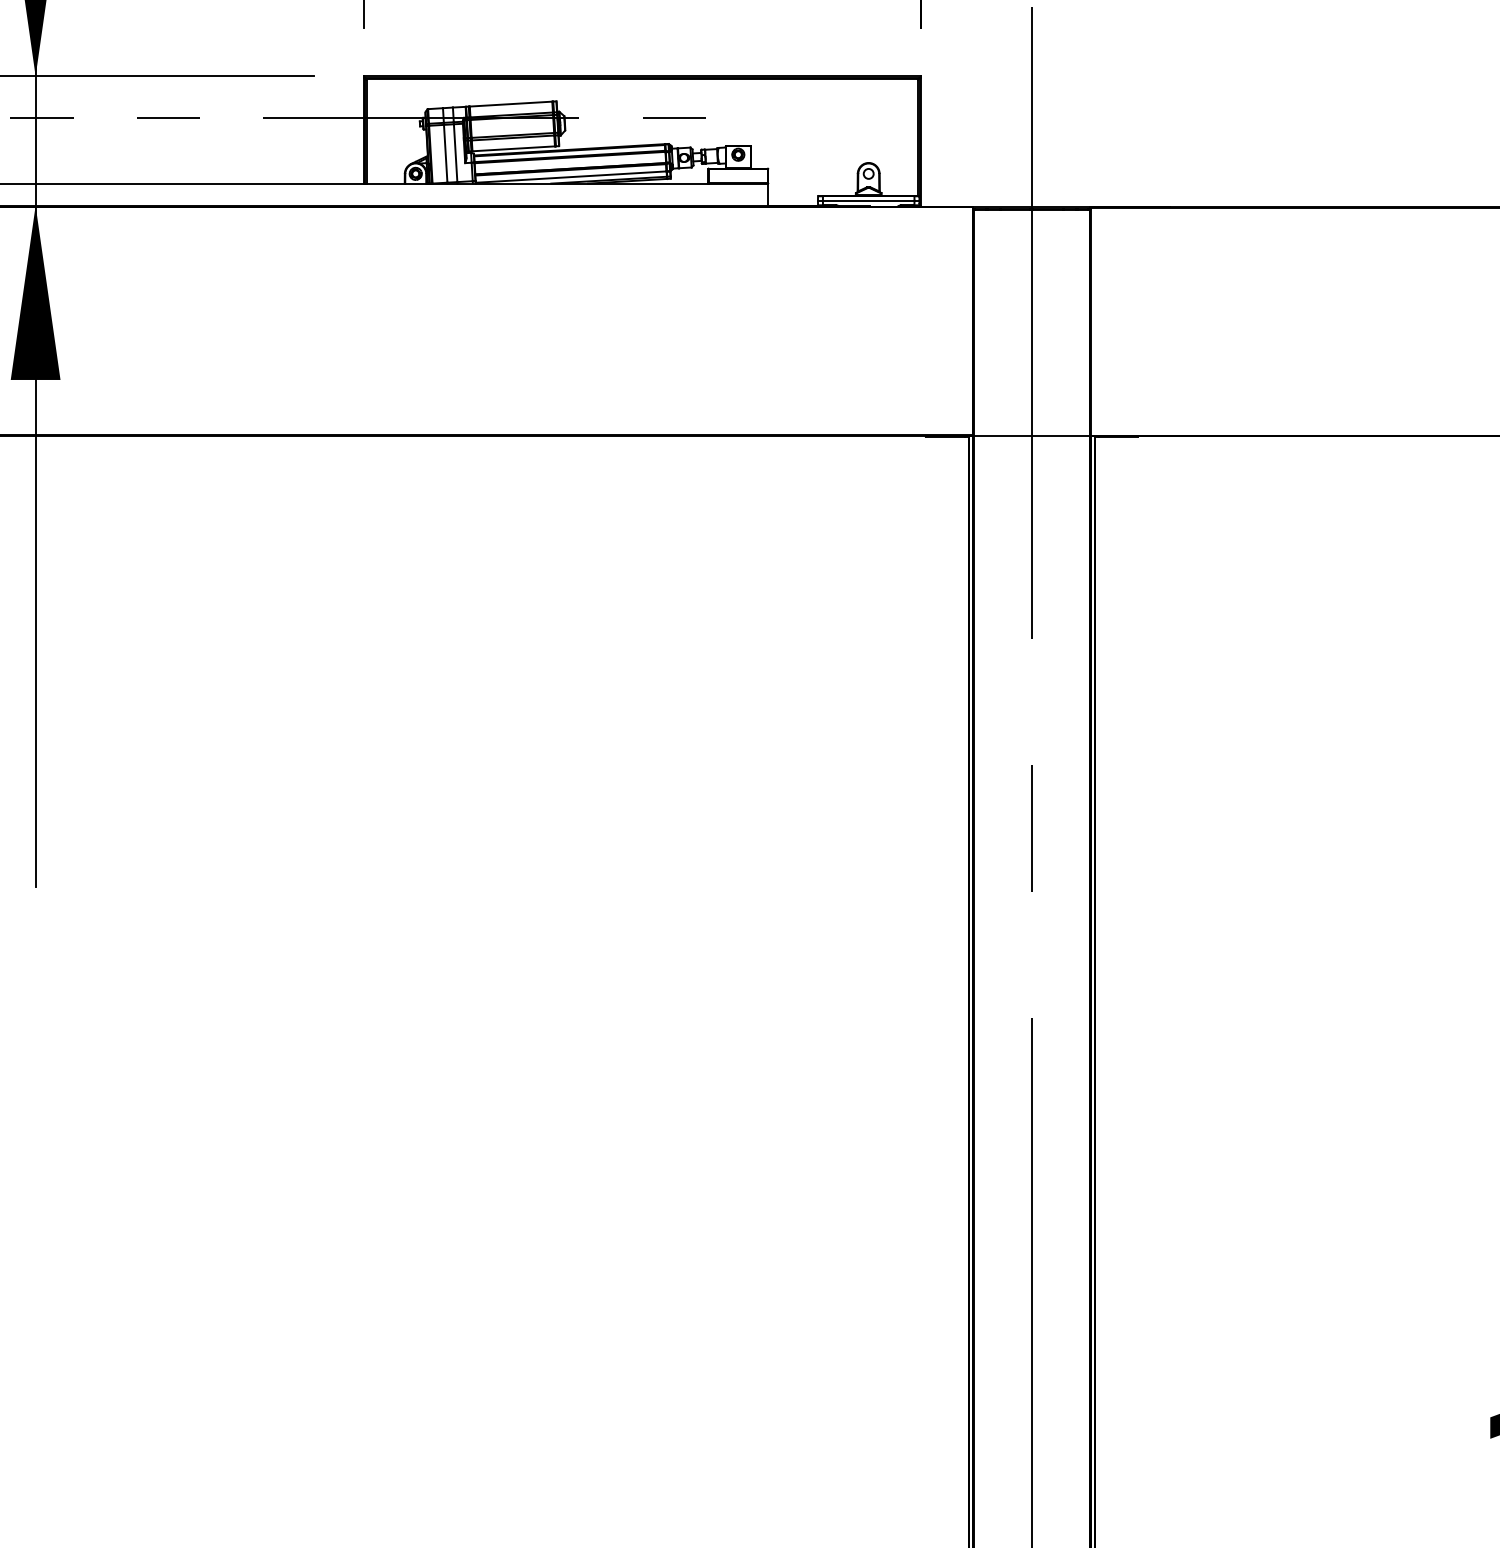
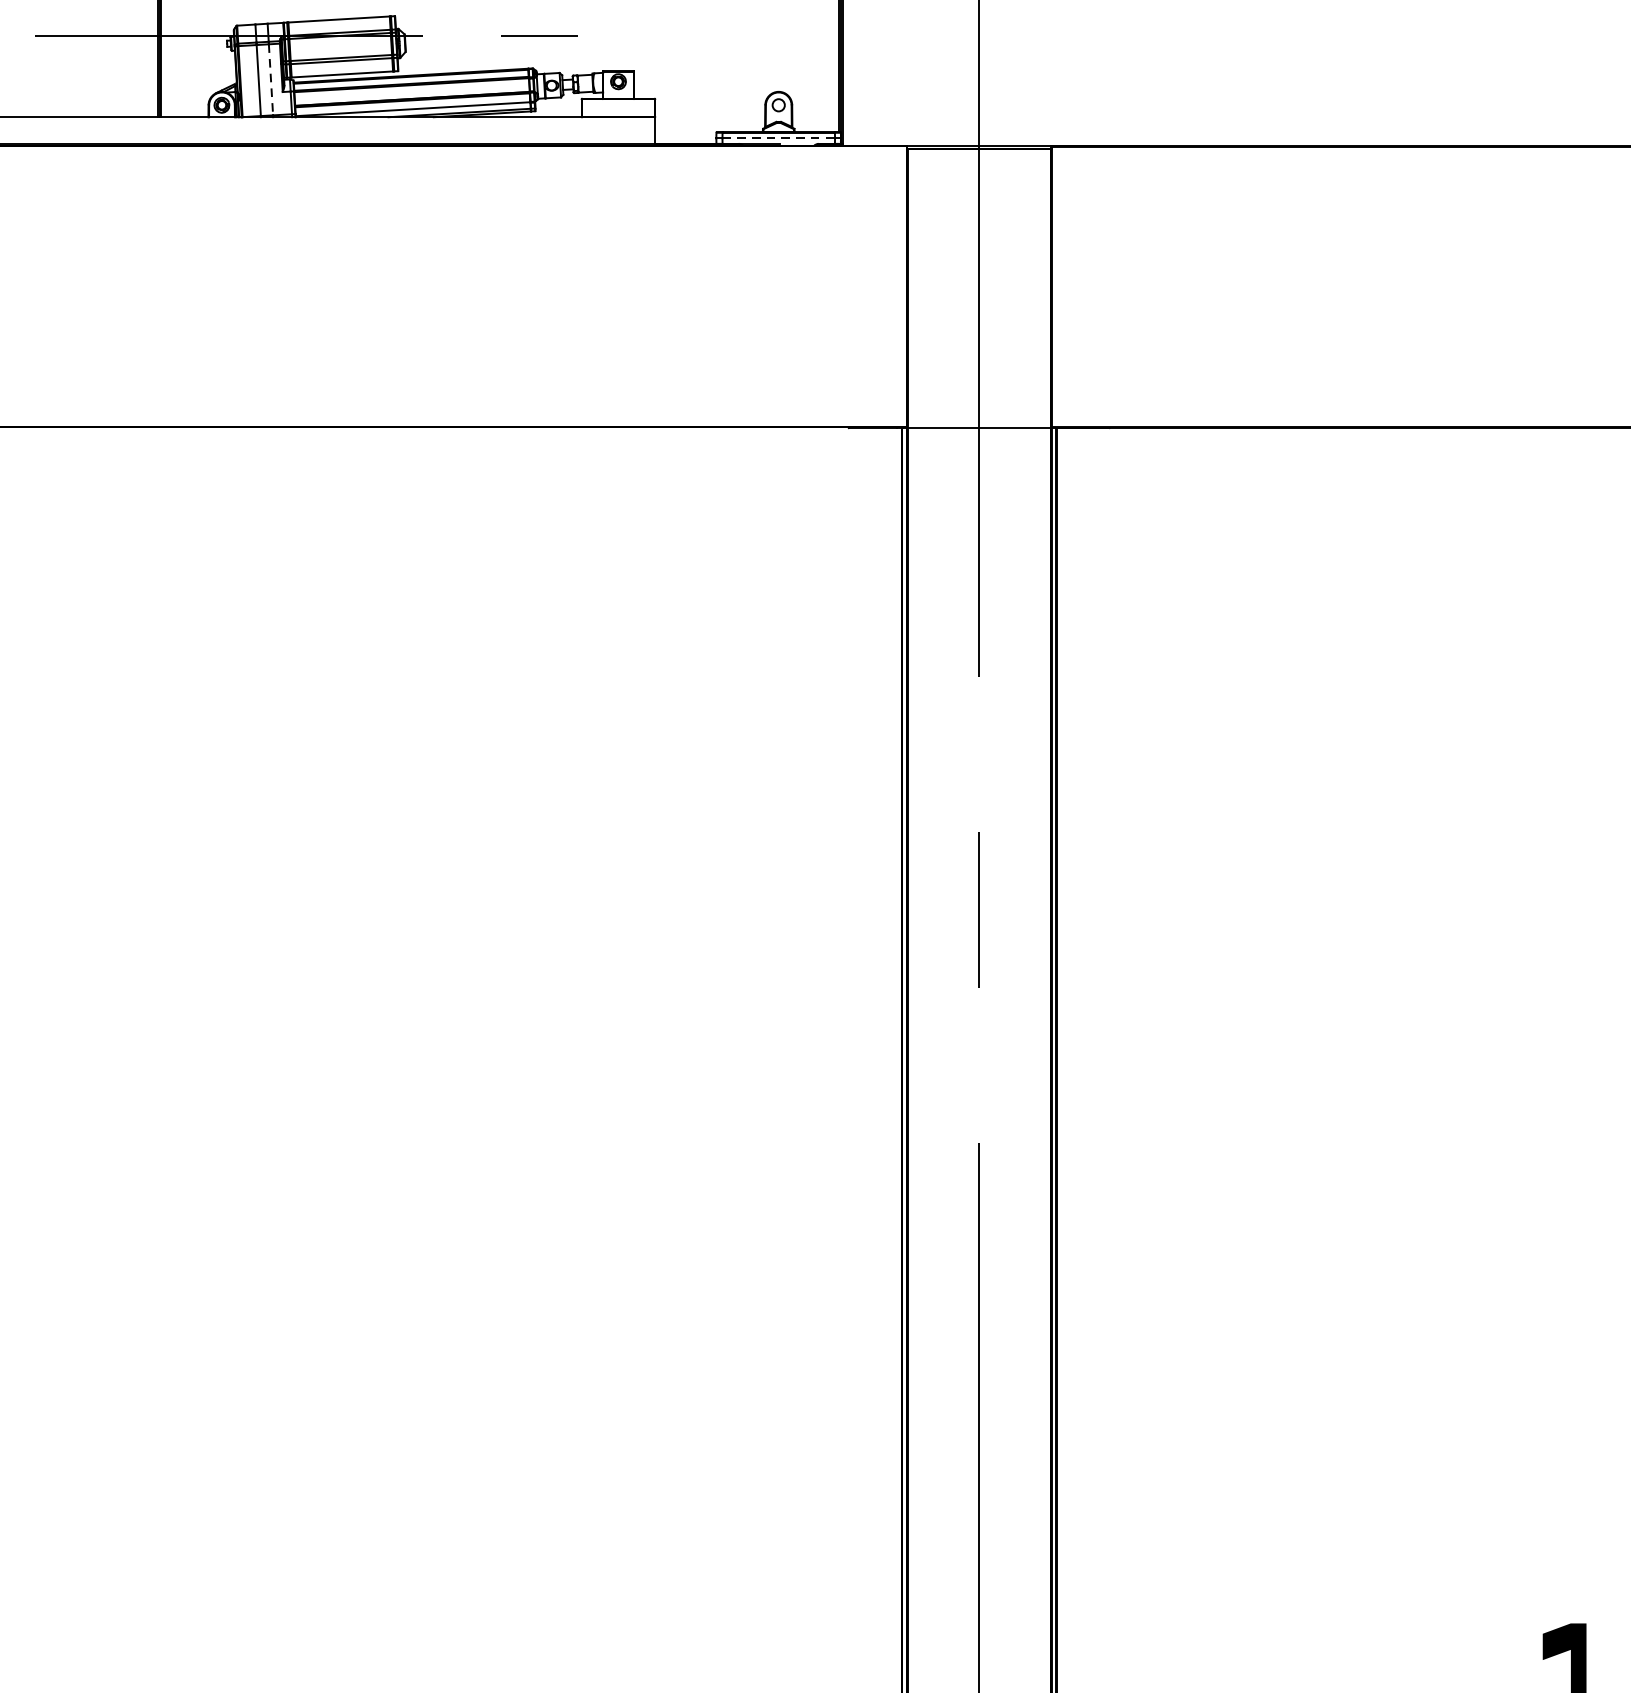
line: (455, 153) -> (270, 80), solid -> dashed
line: (868, 200) -> (778, 137), solid -> dashed

